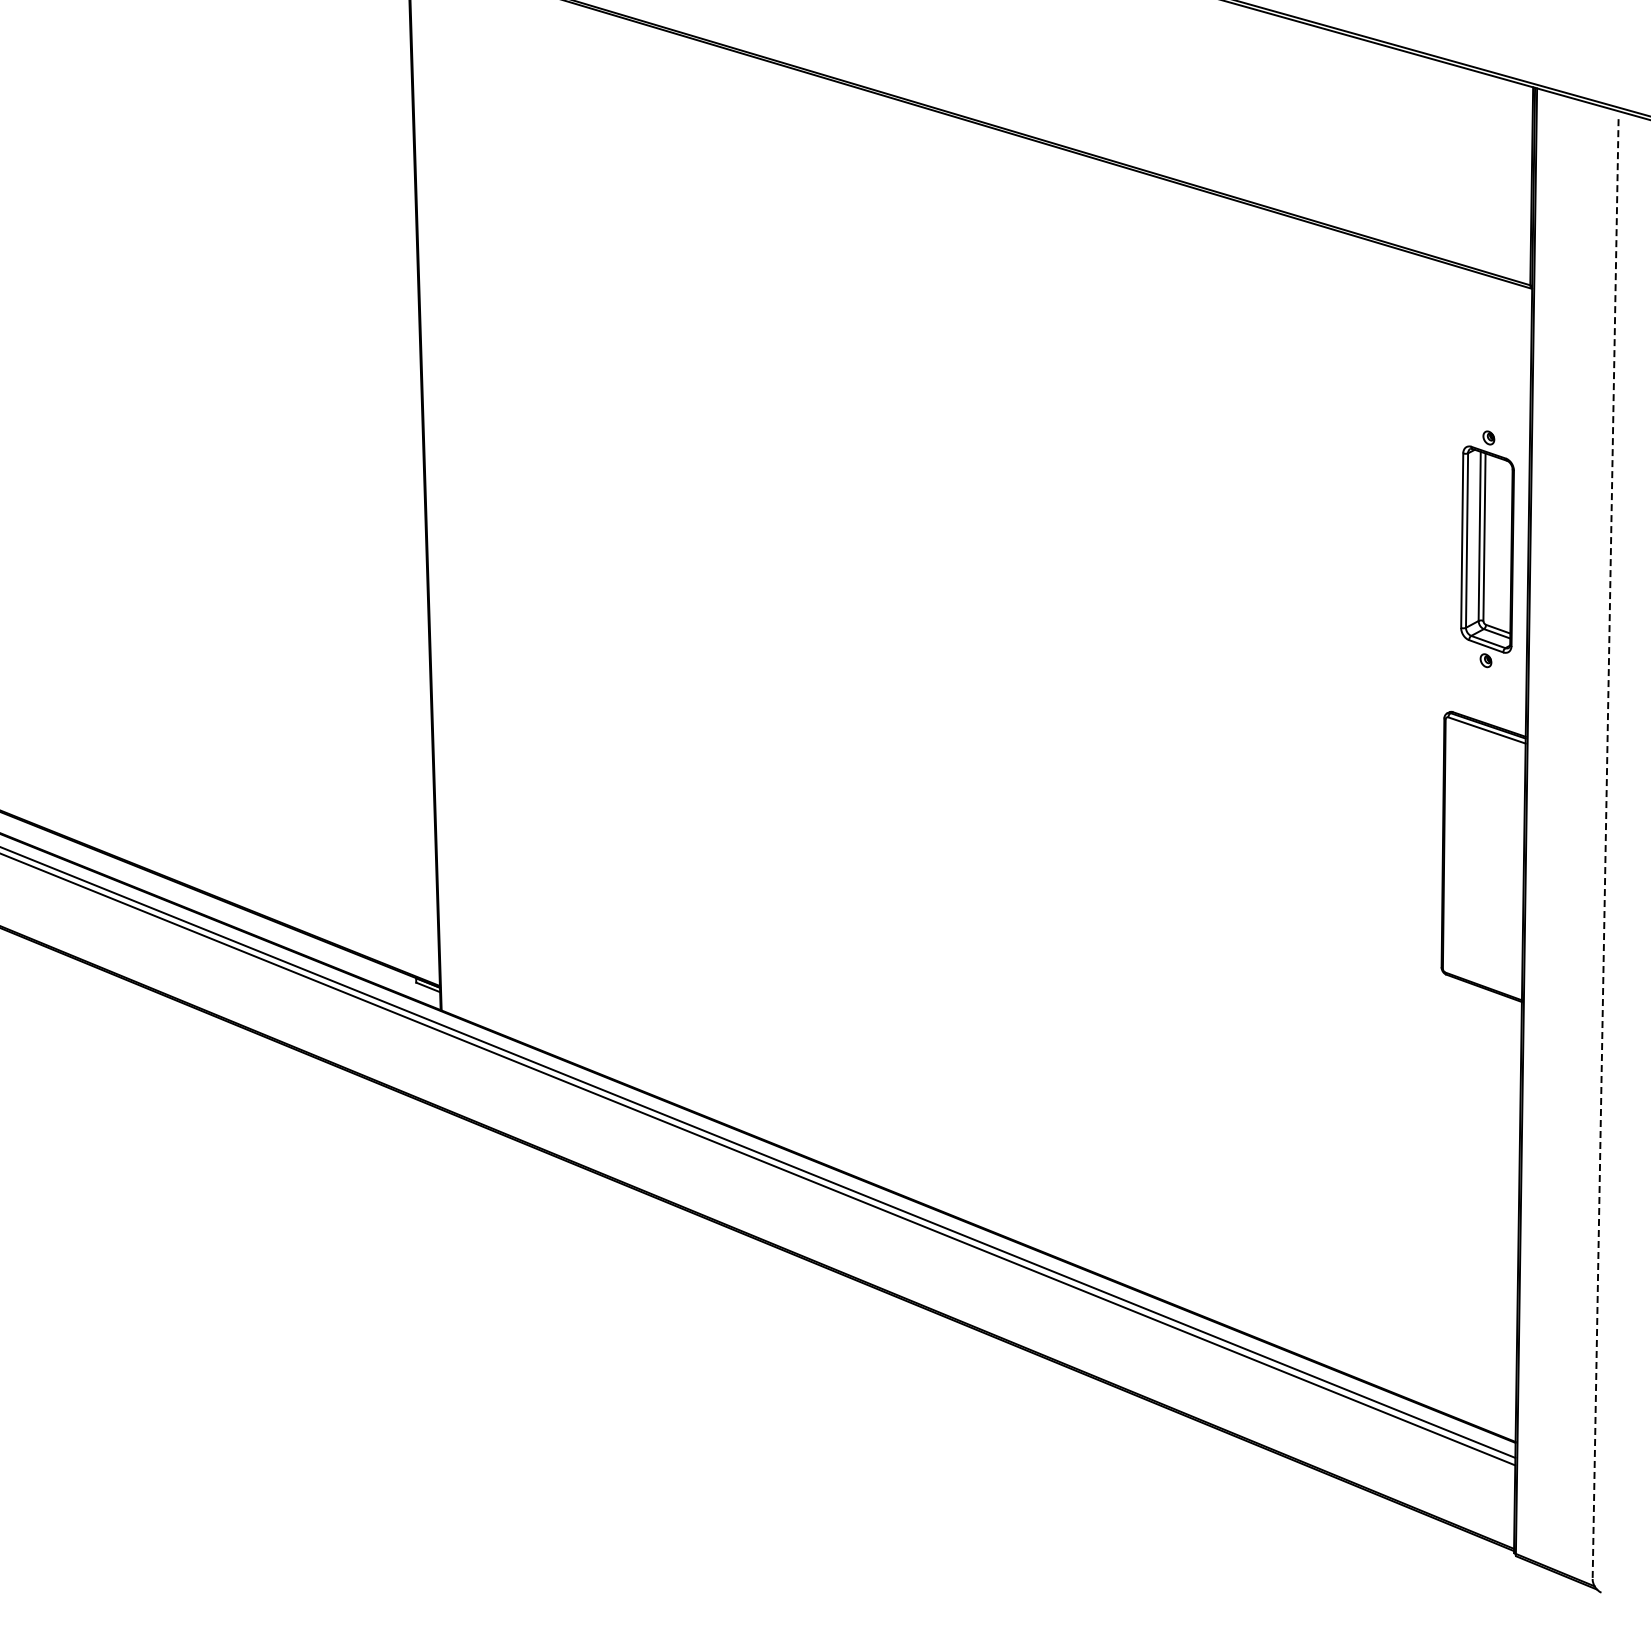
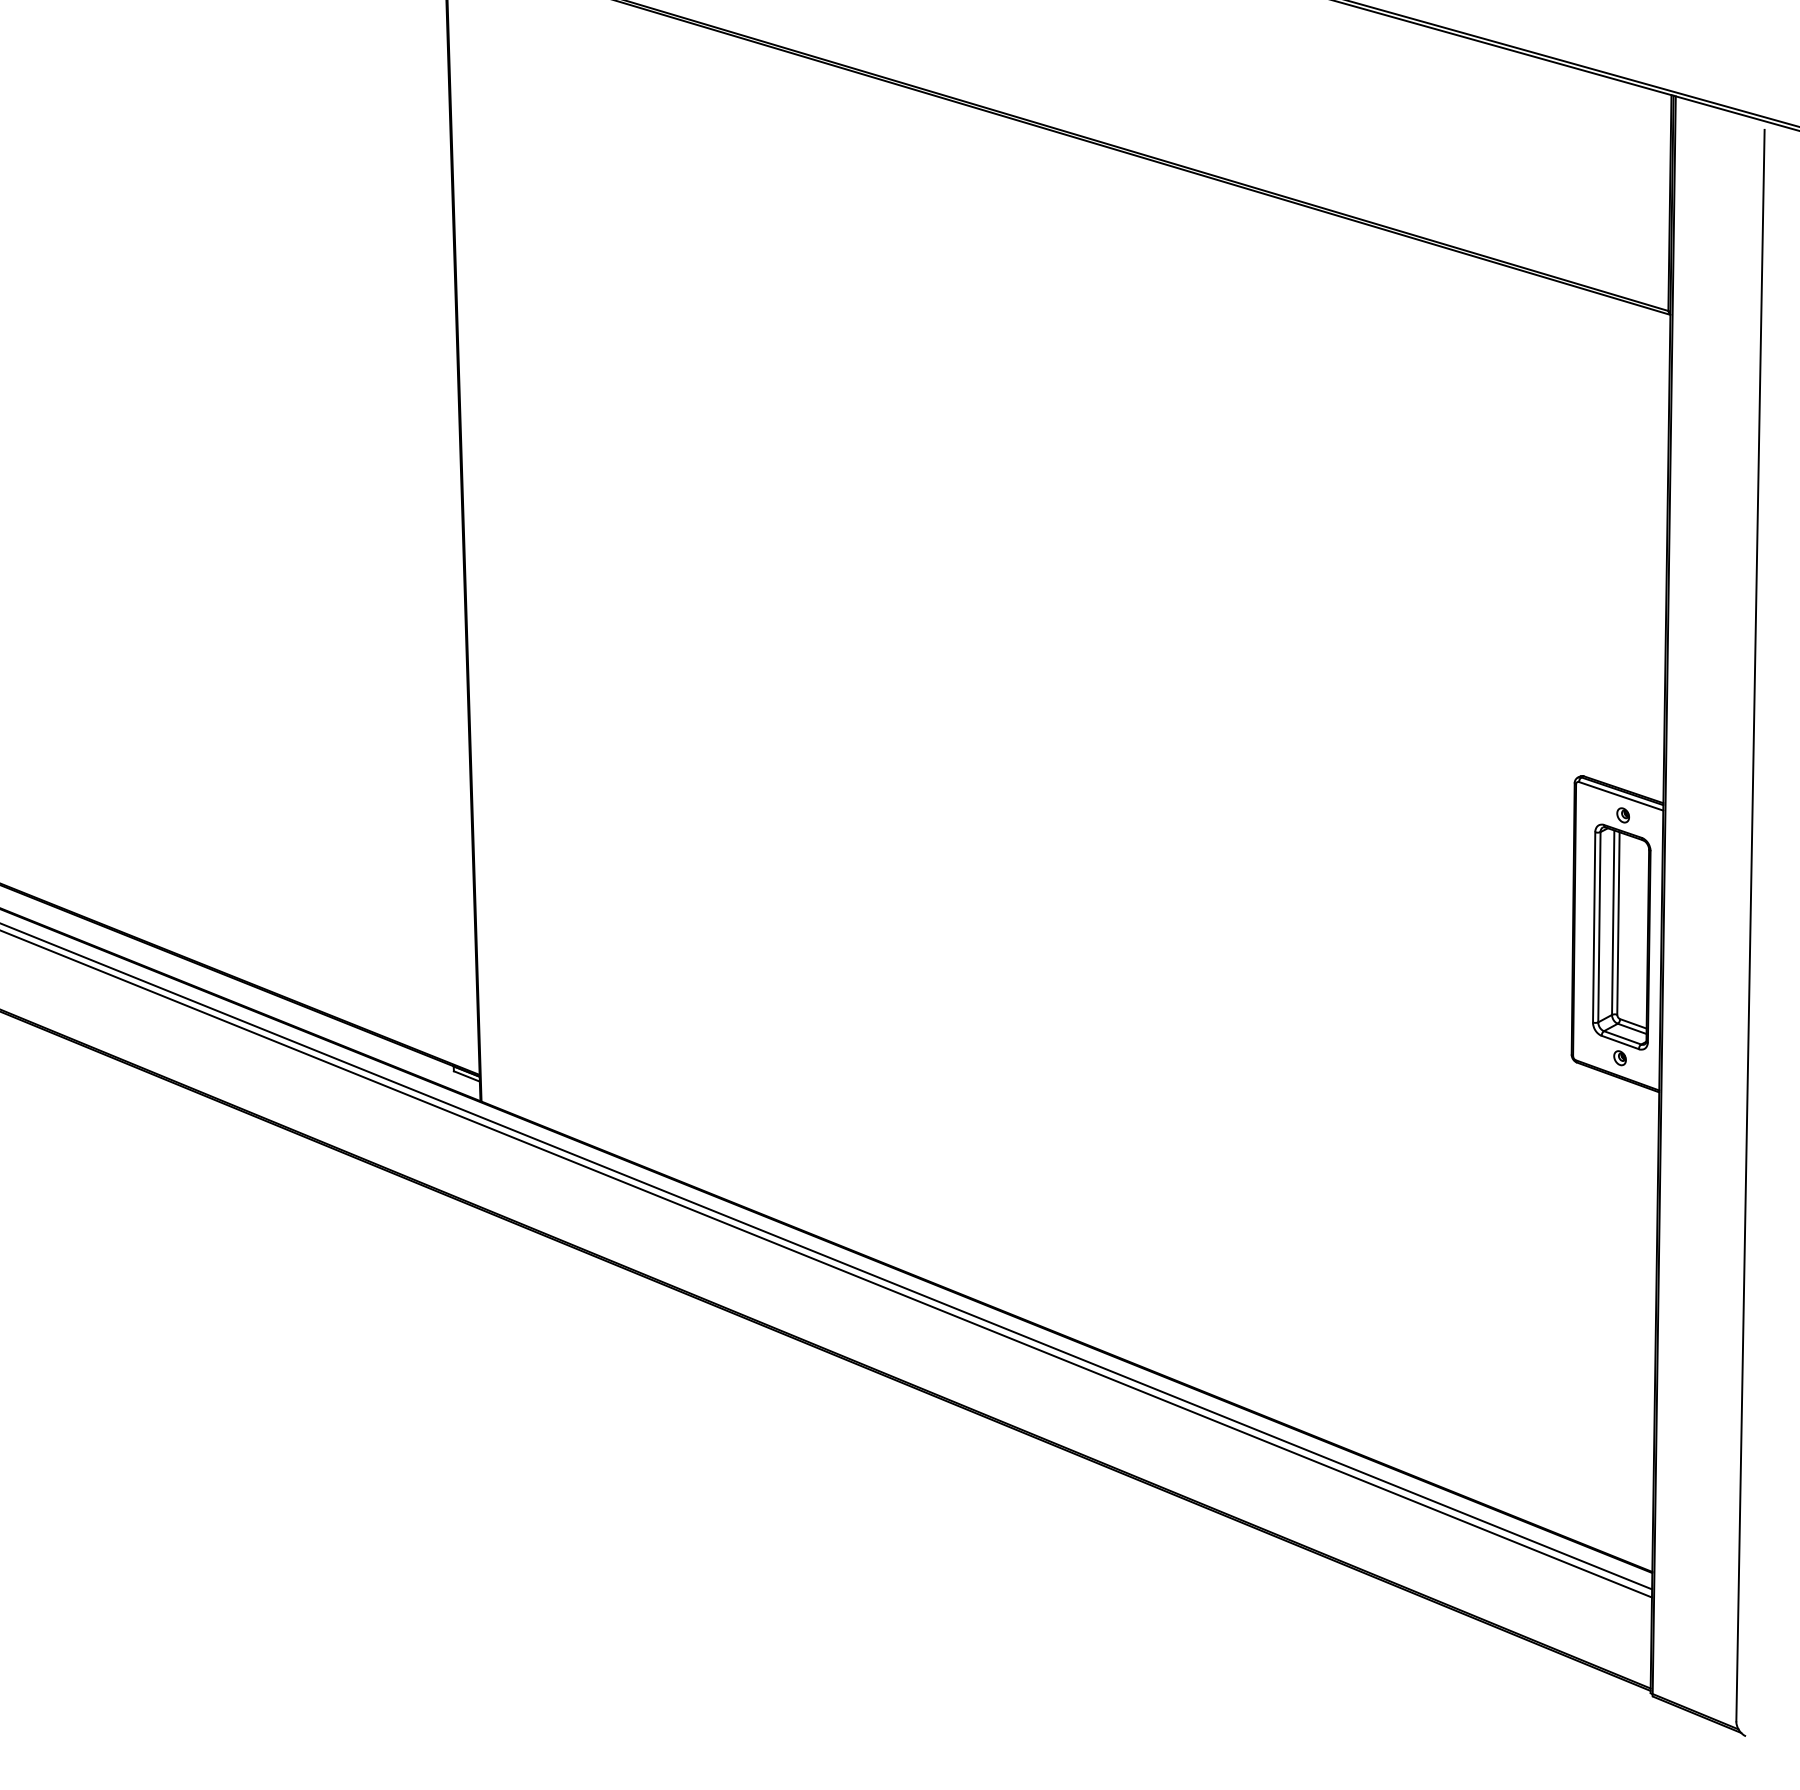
part: (1487, 549) -> (1621, 936), moved
line: (1605, 849) -> (1750, 926), dashed -> solid

